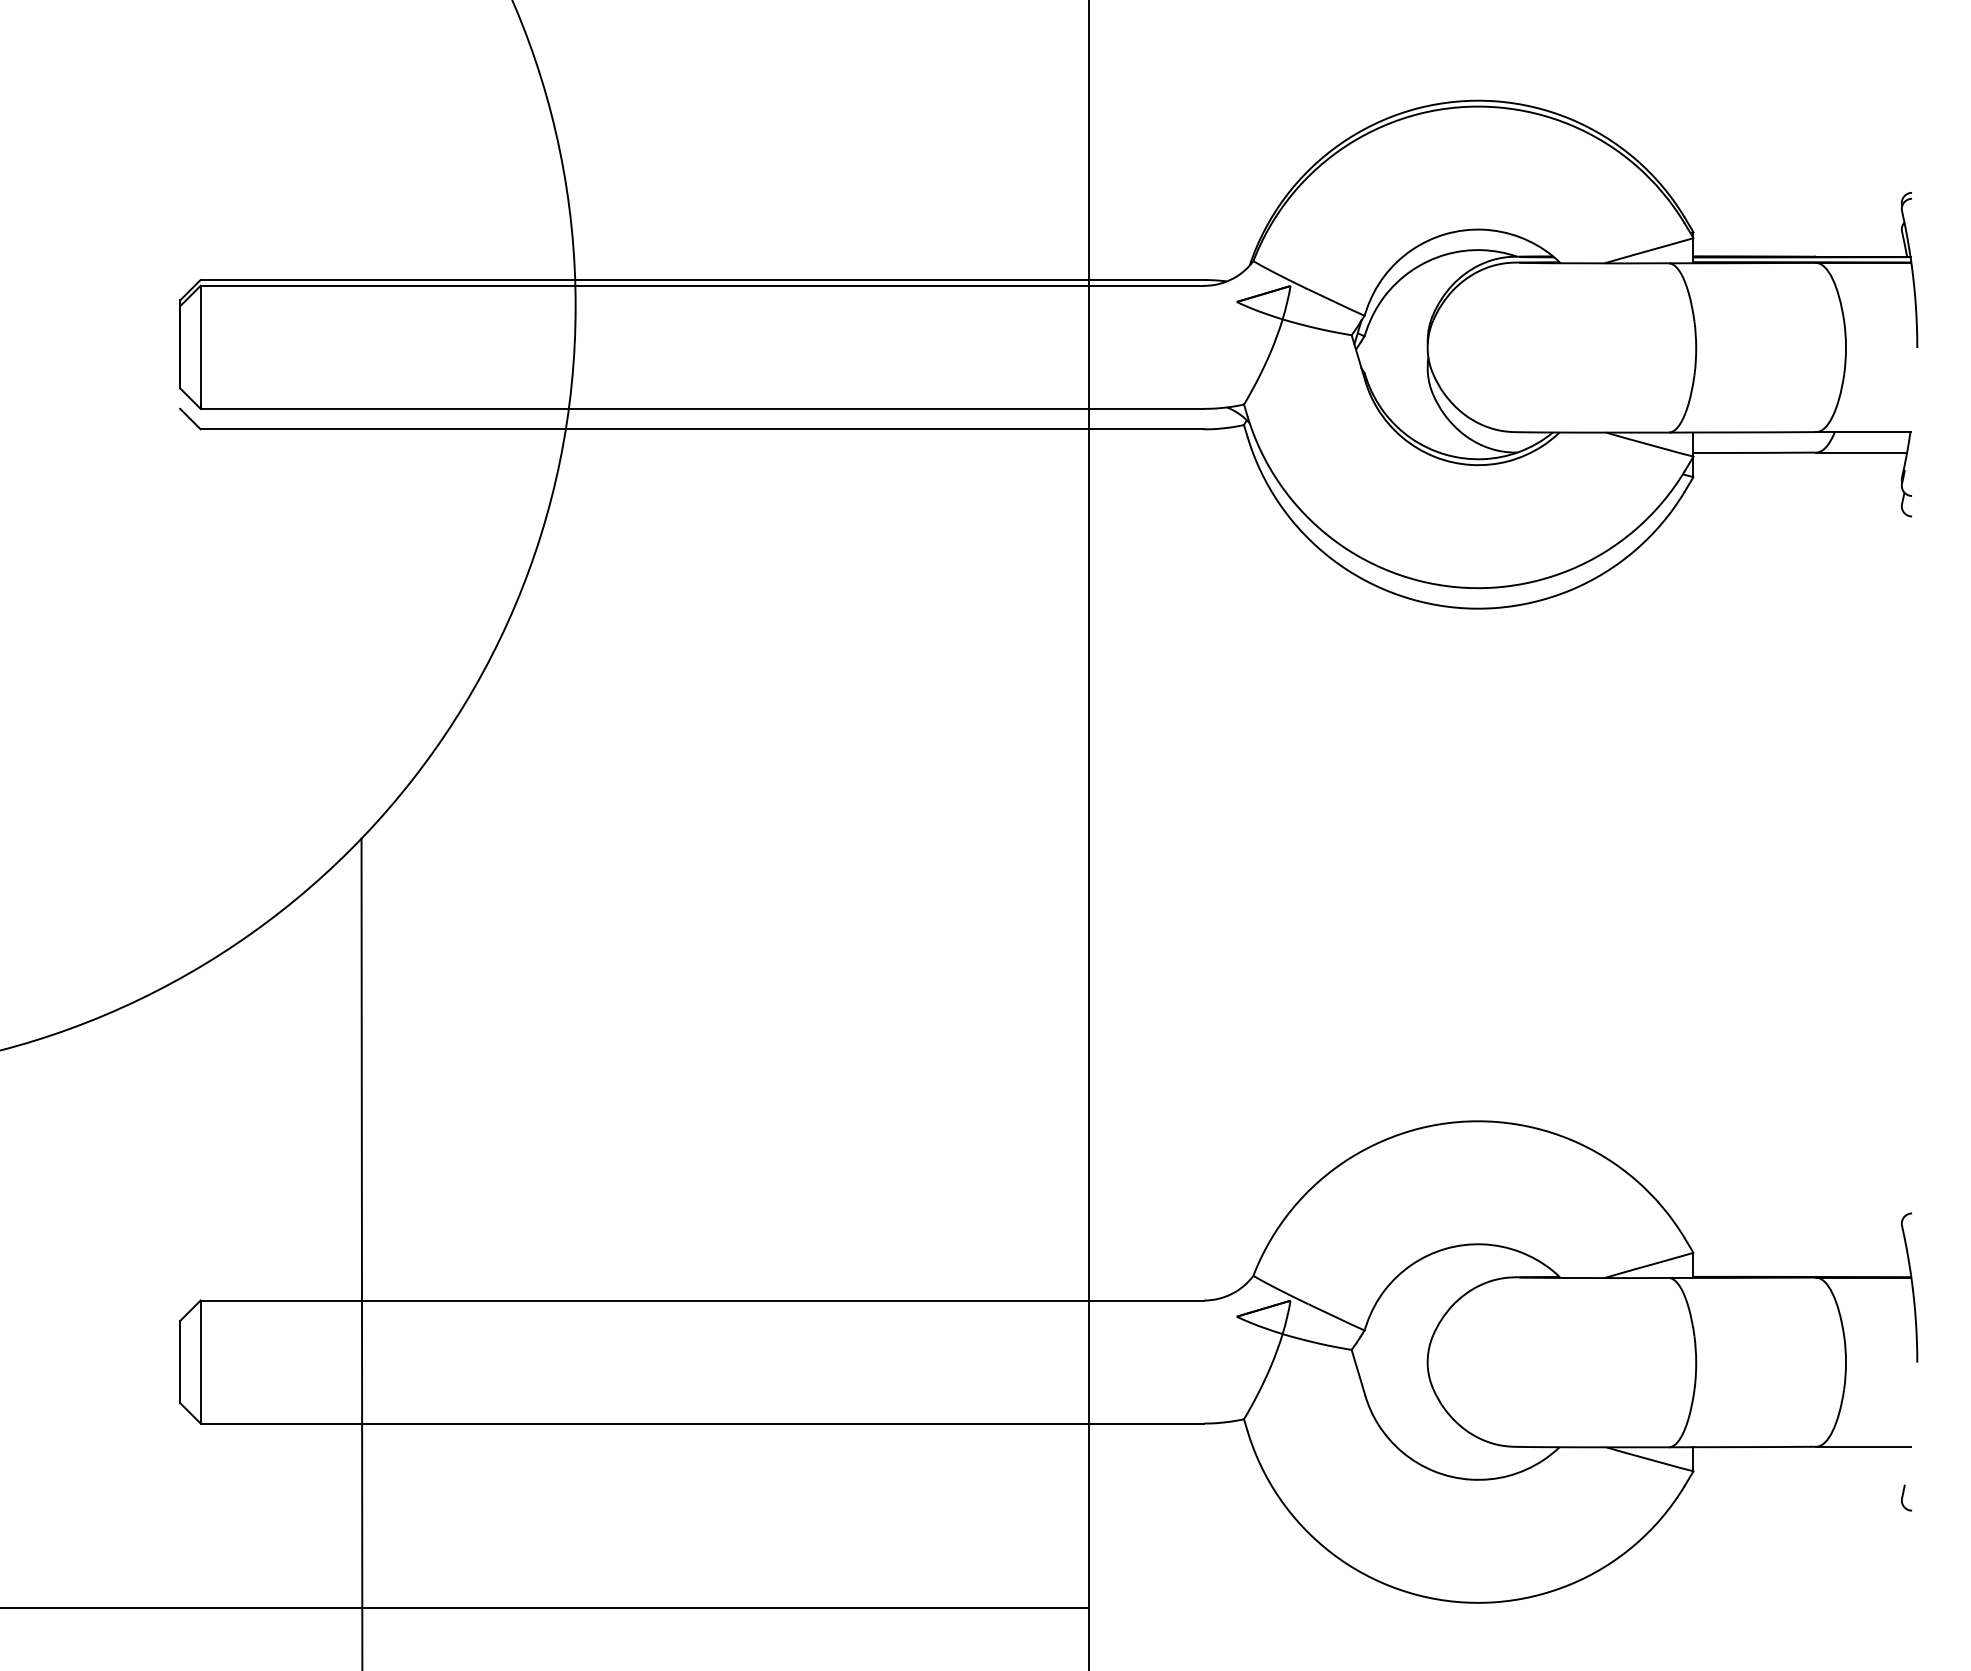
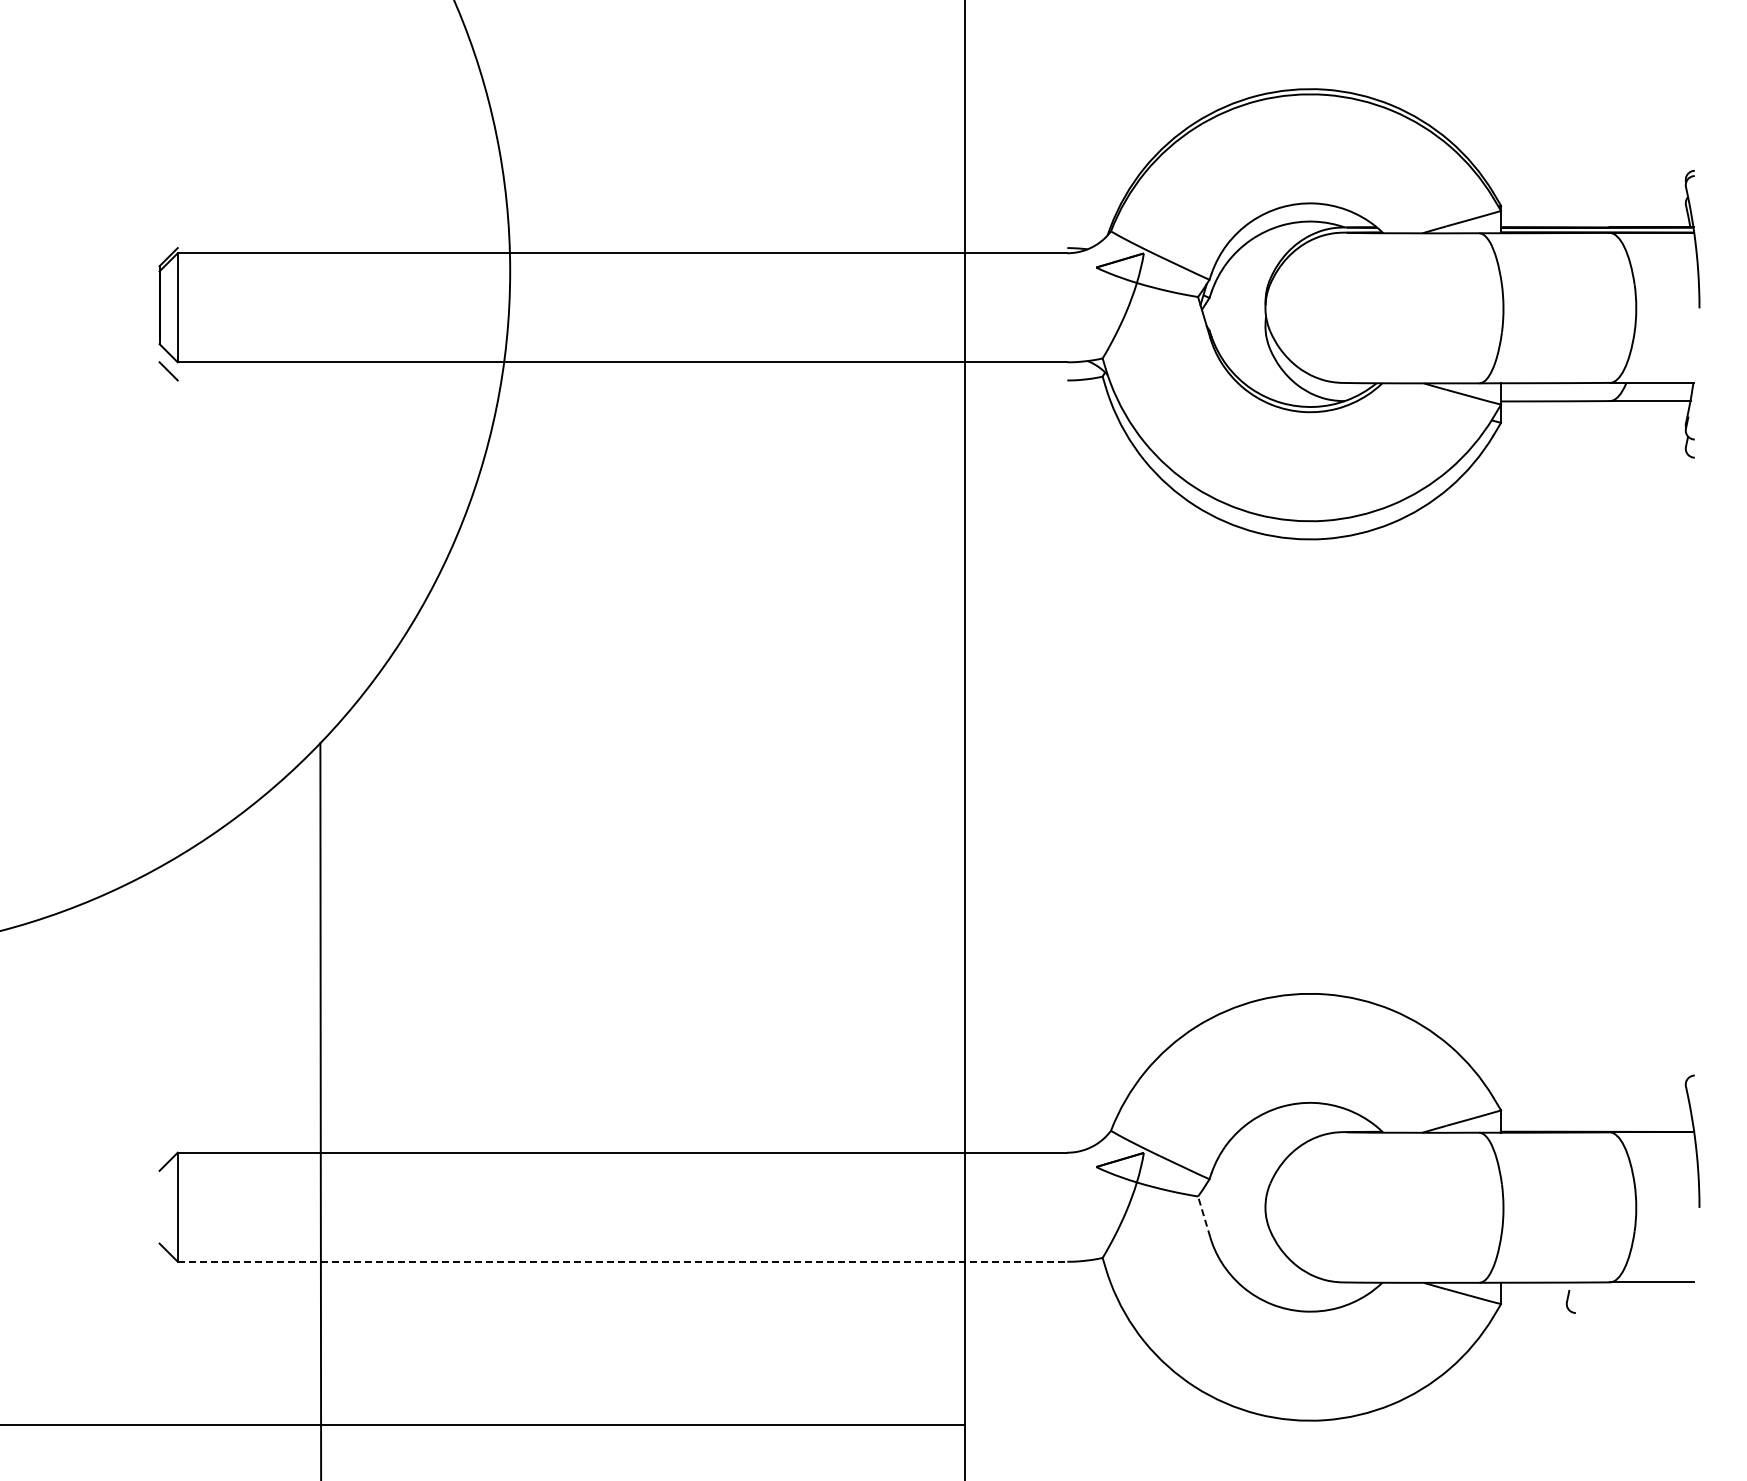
line: (702, 280) -> (622, 248), removed
line: (702, 429) -> (622, 380), removed
line: (180, 1361) -> (159, 1206), removed
line: (1358, 1372) -> (1204, 1216), solid -> dashed
line: (702, 1423) -> (622, 1261), solid -> dashed
curve: (1903, 1496) -> (1568, 1300), moved

